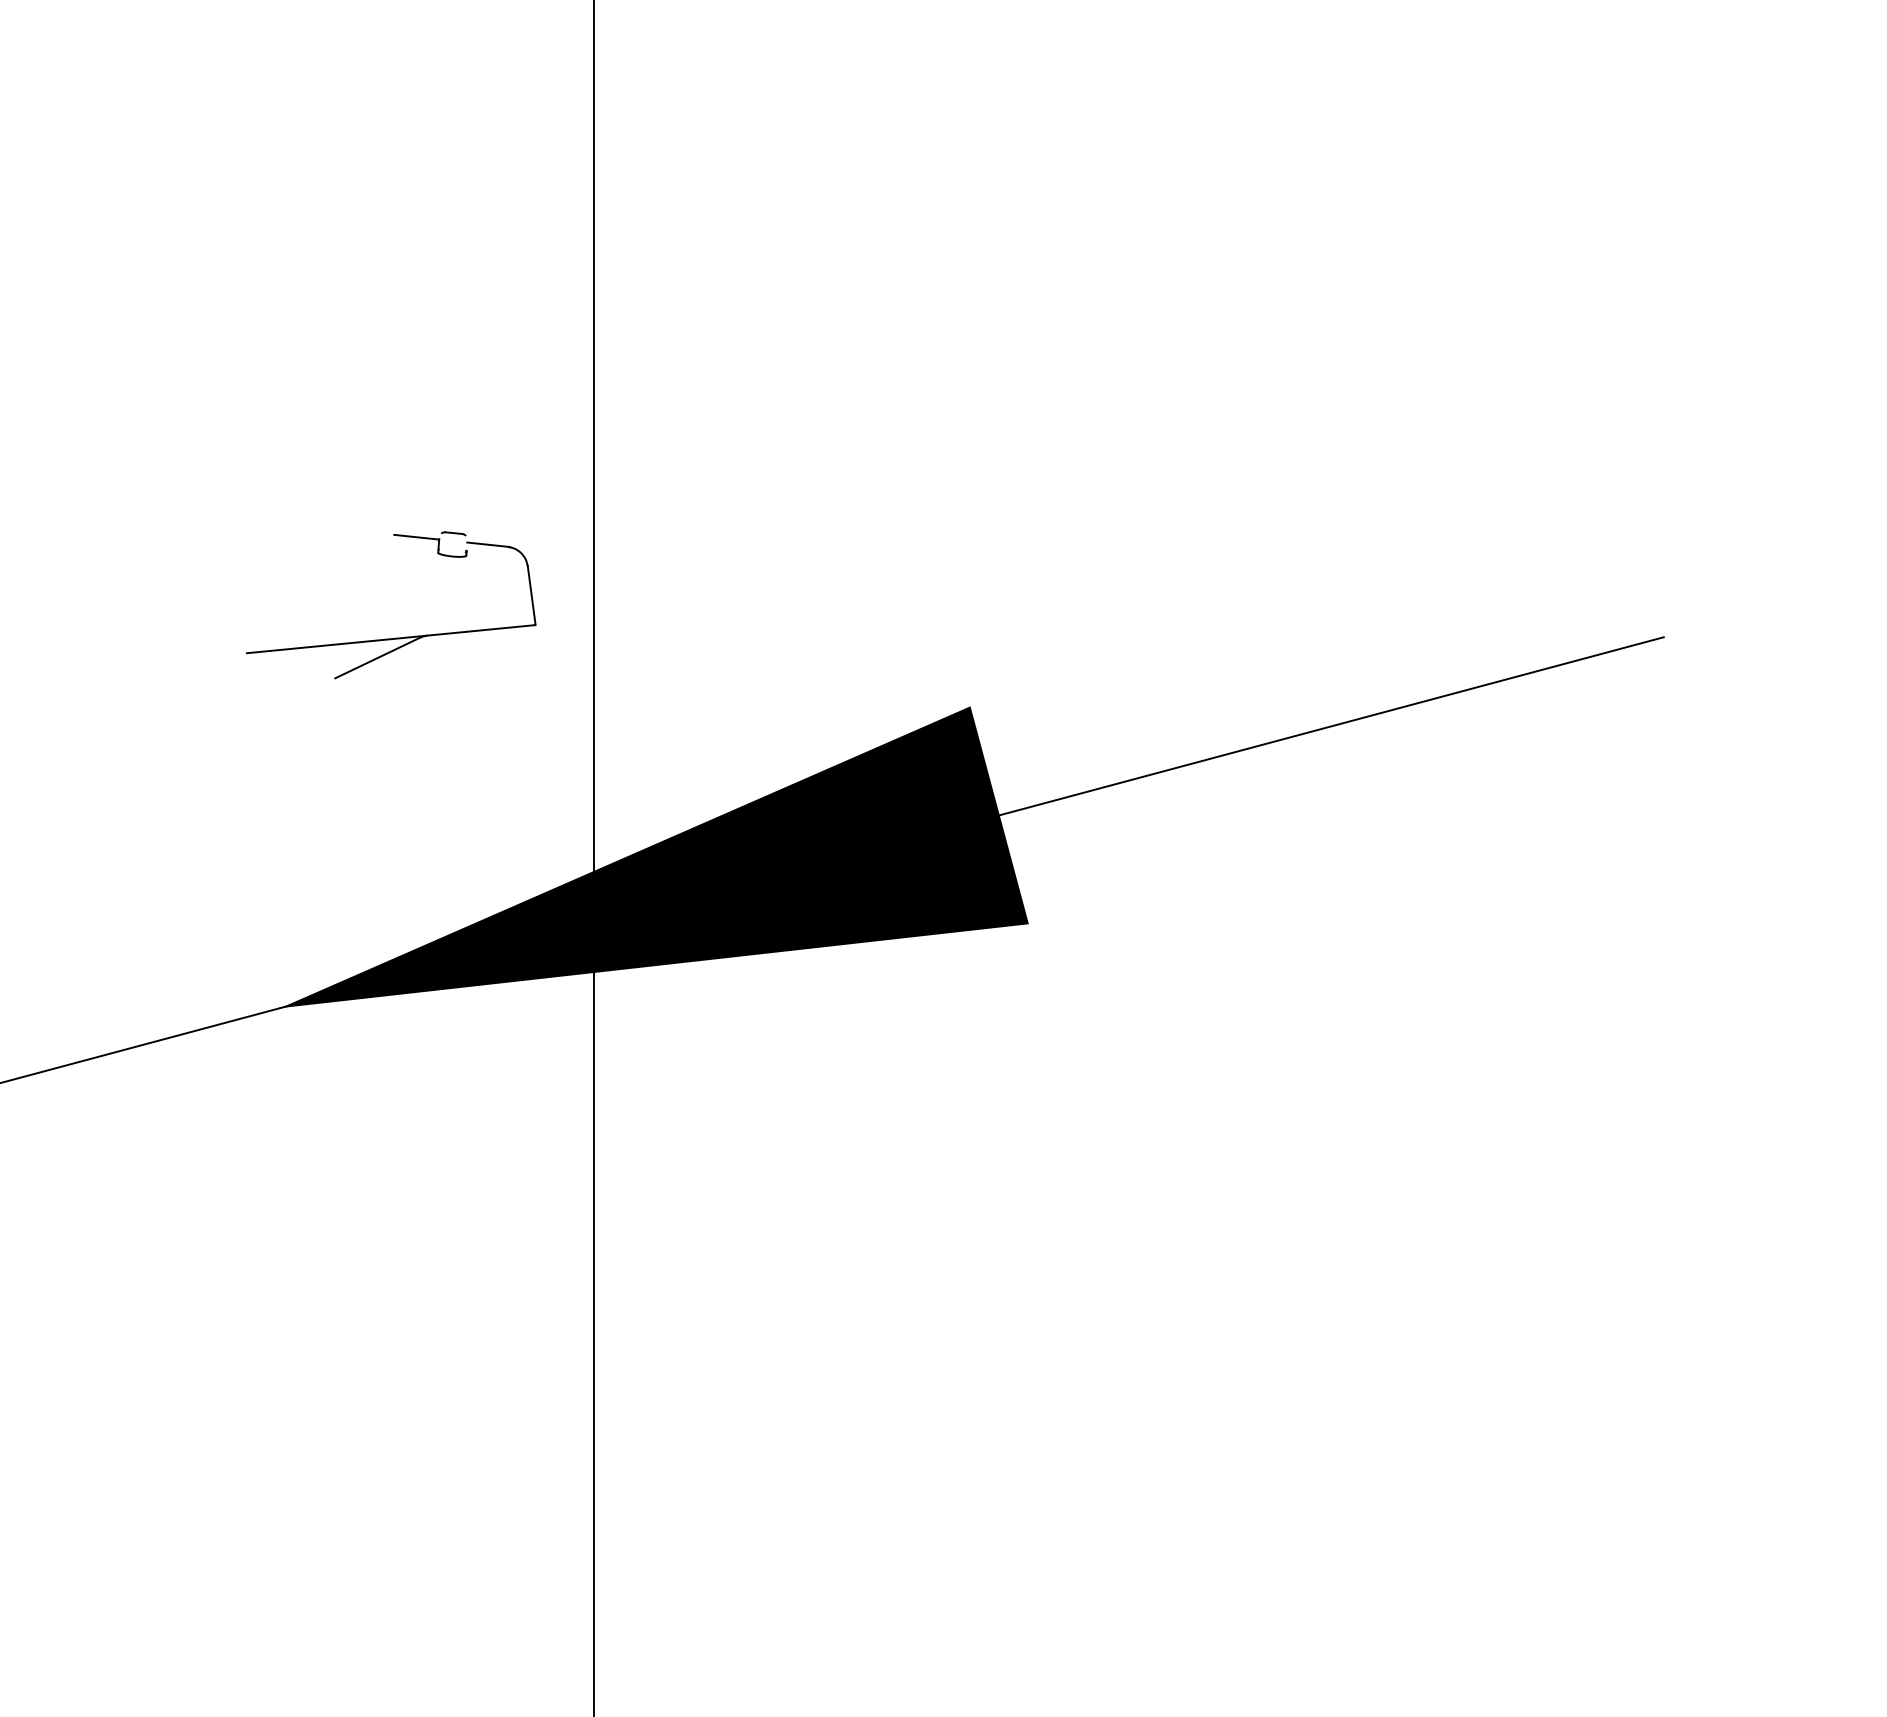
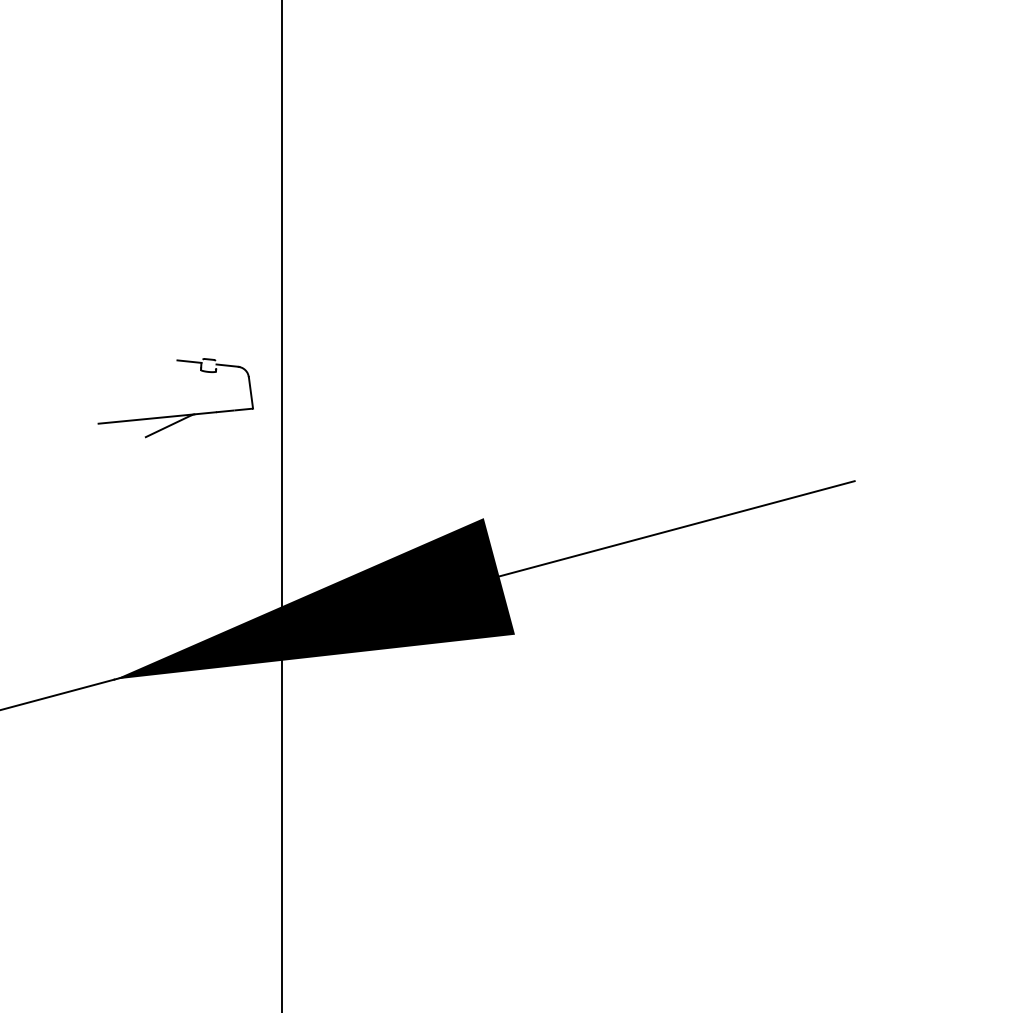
part: (398, 636) -> (179, 414), moved

